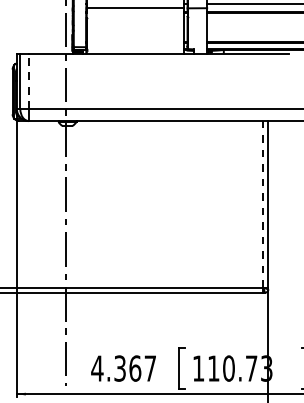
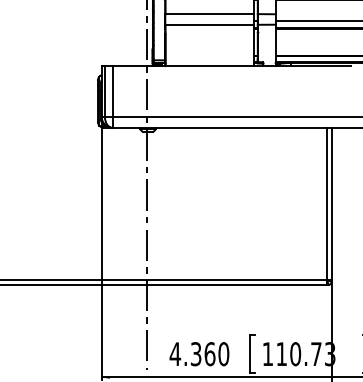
line: (28, 81) -> (112, 91), dashed -> solid
line: (263, 203) -> (327, 203), dashed -> solid
text: (150, 368) -> (223, 354), 4.367 -> 4.360

